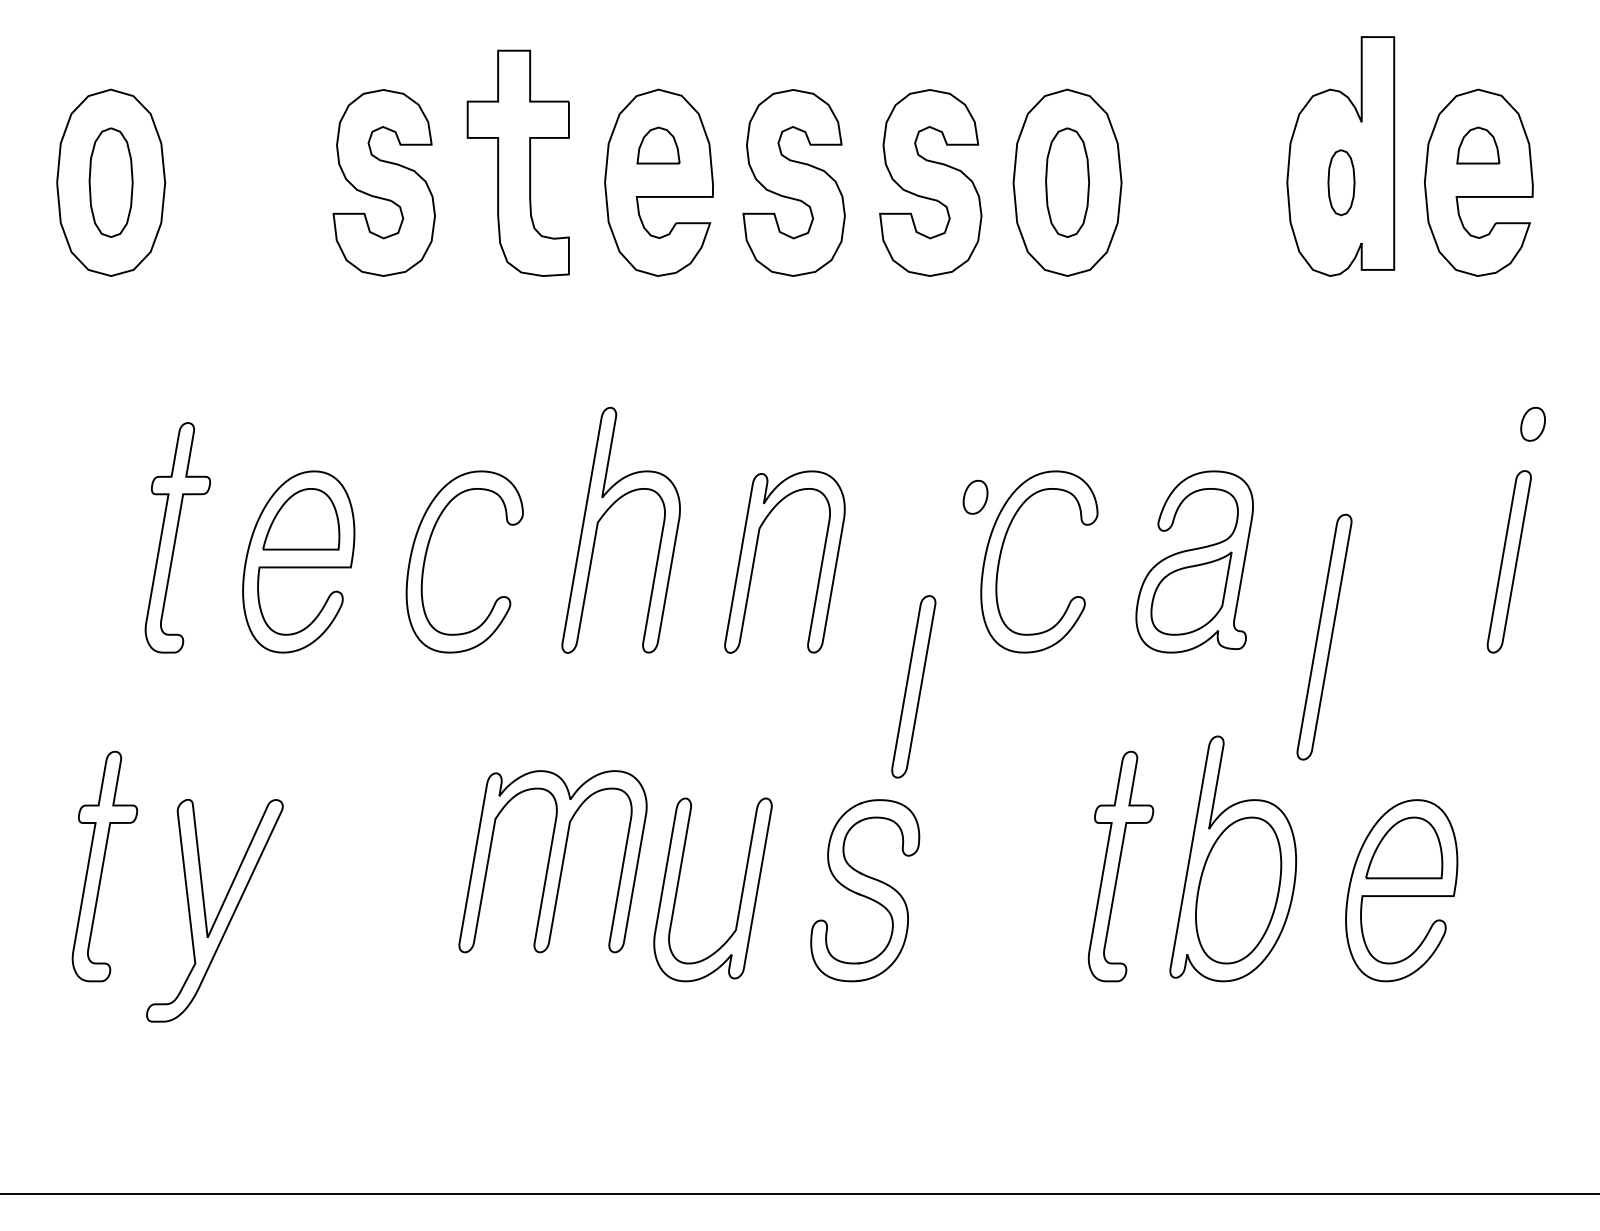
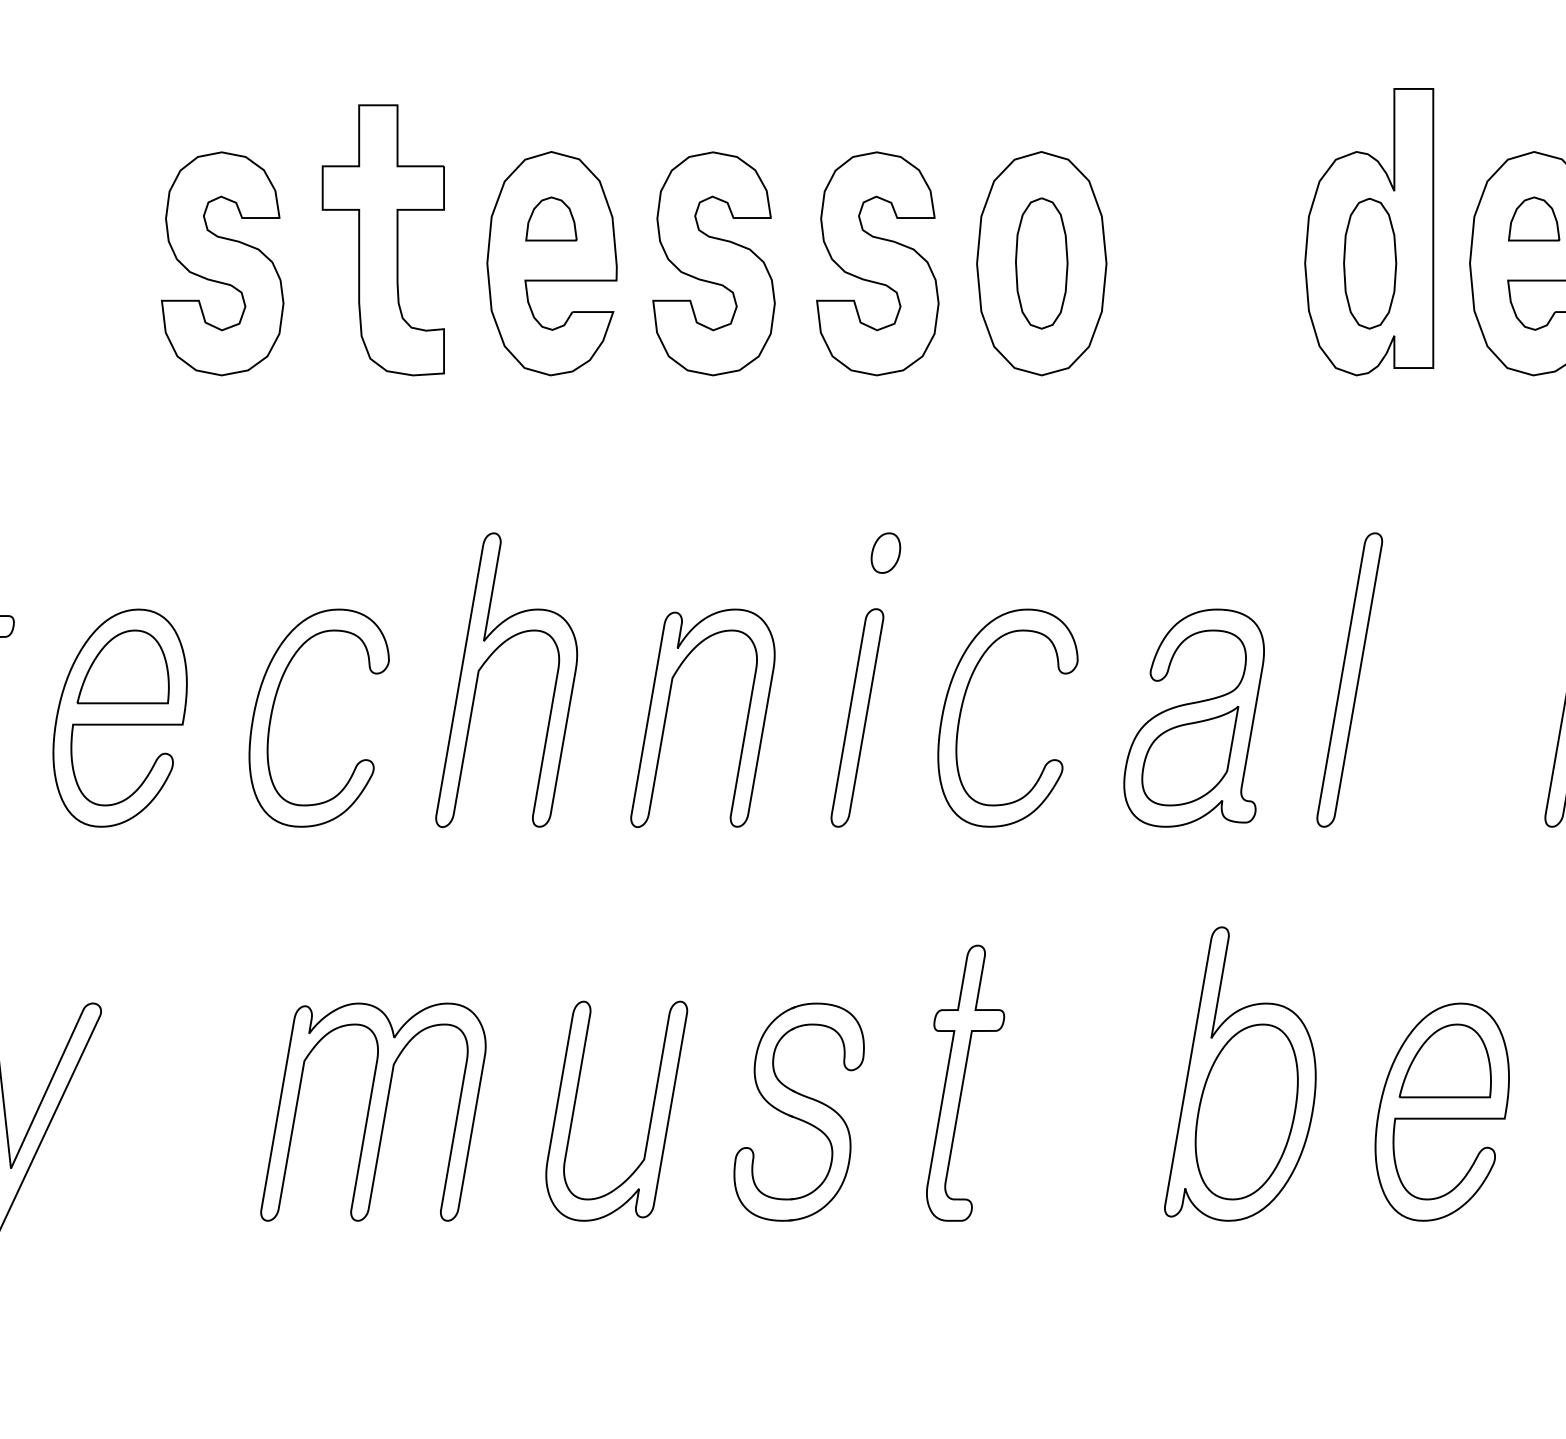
part: (1341, 182) -> (1370, 263), size x1.67
part: (975, 496) -> (885, 552), moved
part: (1324, 636) -> (1349, 679), moved
part: (913, 686) -> (857, 717), moved
part: (552, 861) -> (372, 1111), moved
part: (1120, 866) -> (964, 1083), moved

